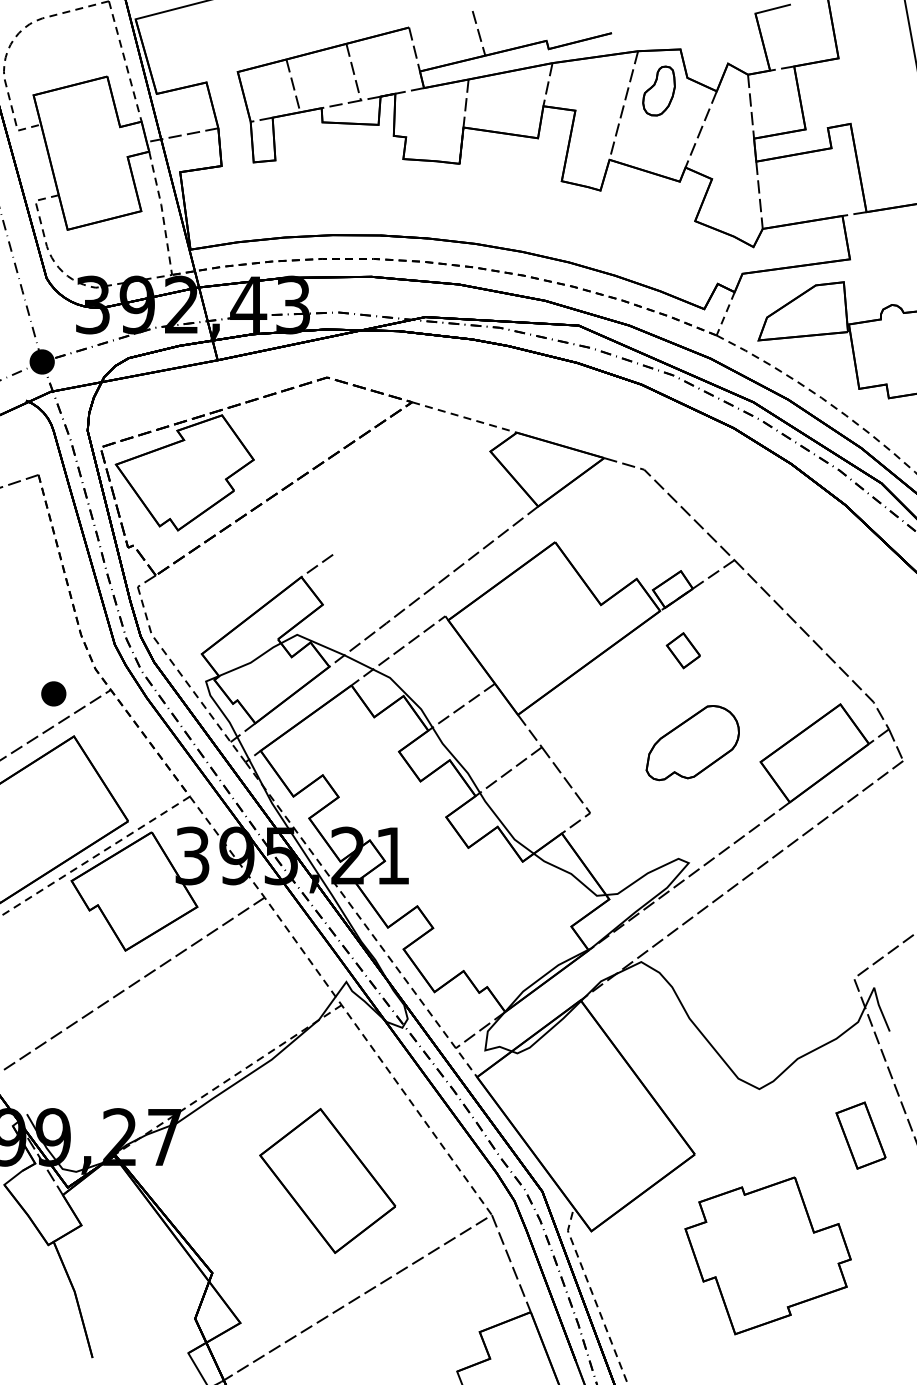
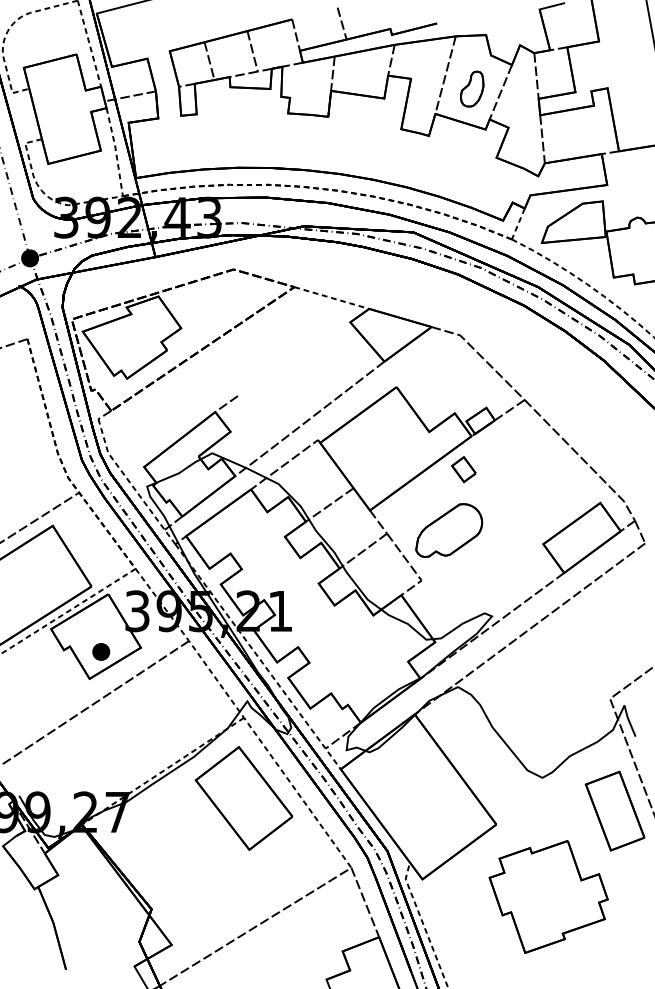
part: (658, 90) -> (471, 88), moved
part: (682, 650) -> (463, 469), moved
part: (53, 693) -> (101, 651), moved
part: (692, 743) -> (448, 530), moved
part: (860, 1135) -> (614, 810), size x1.67
part: (327, 1180) -> (243, 798), moved

